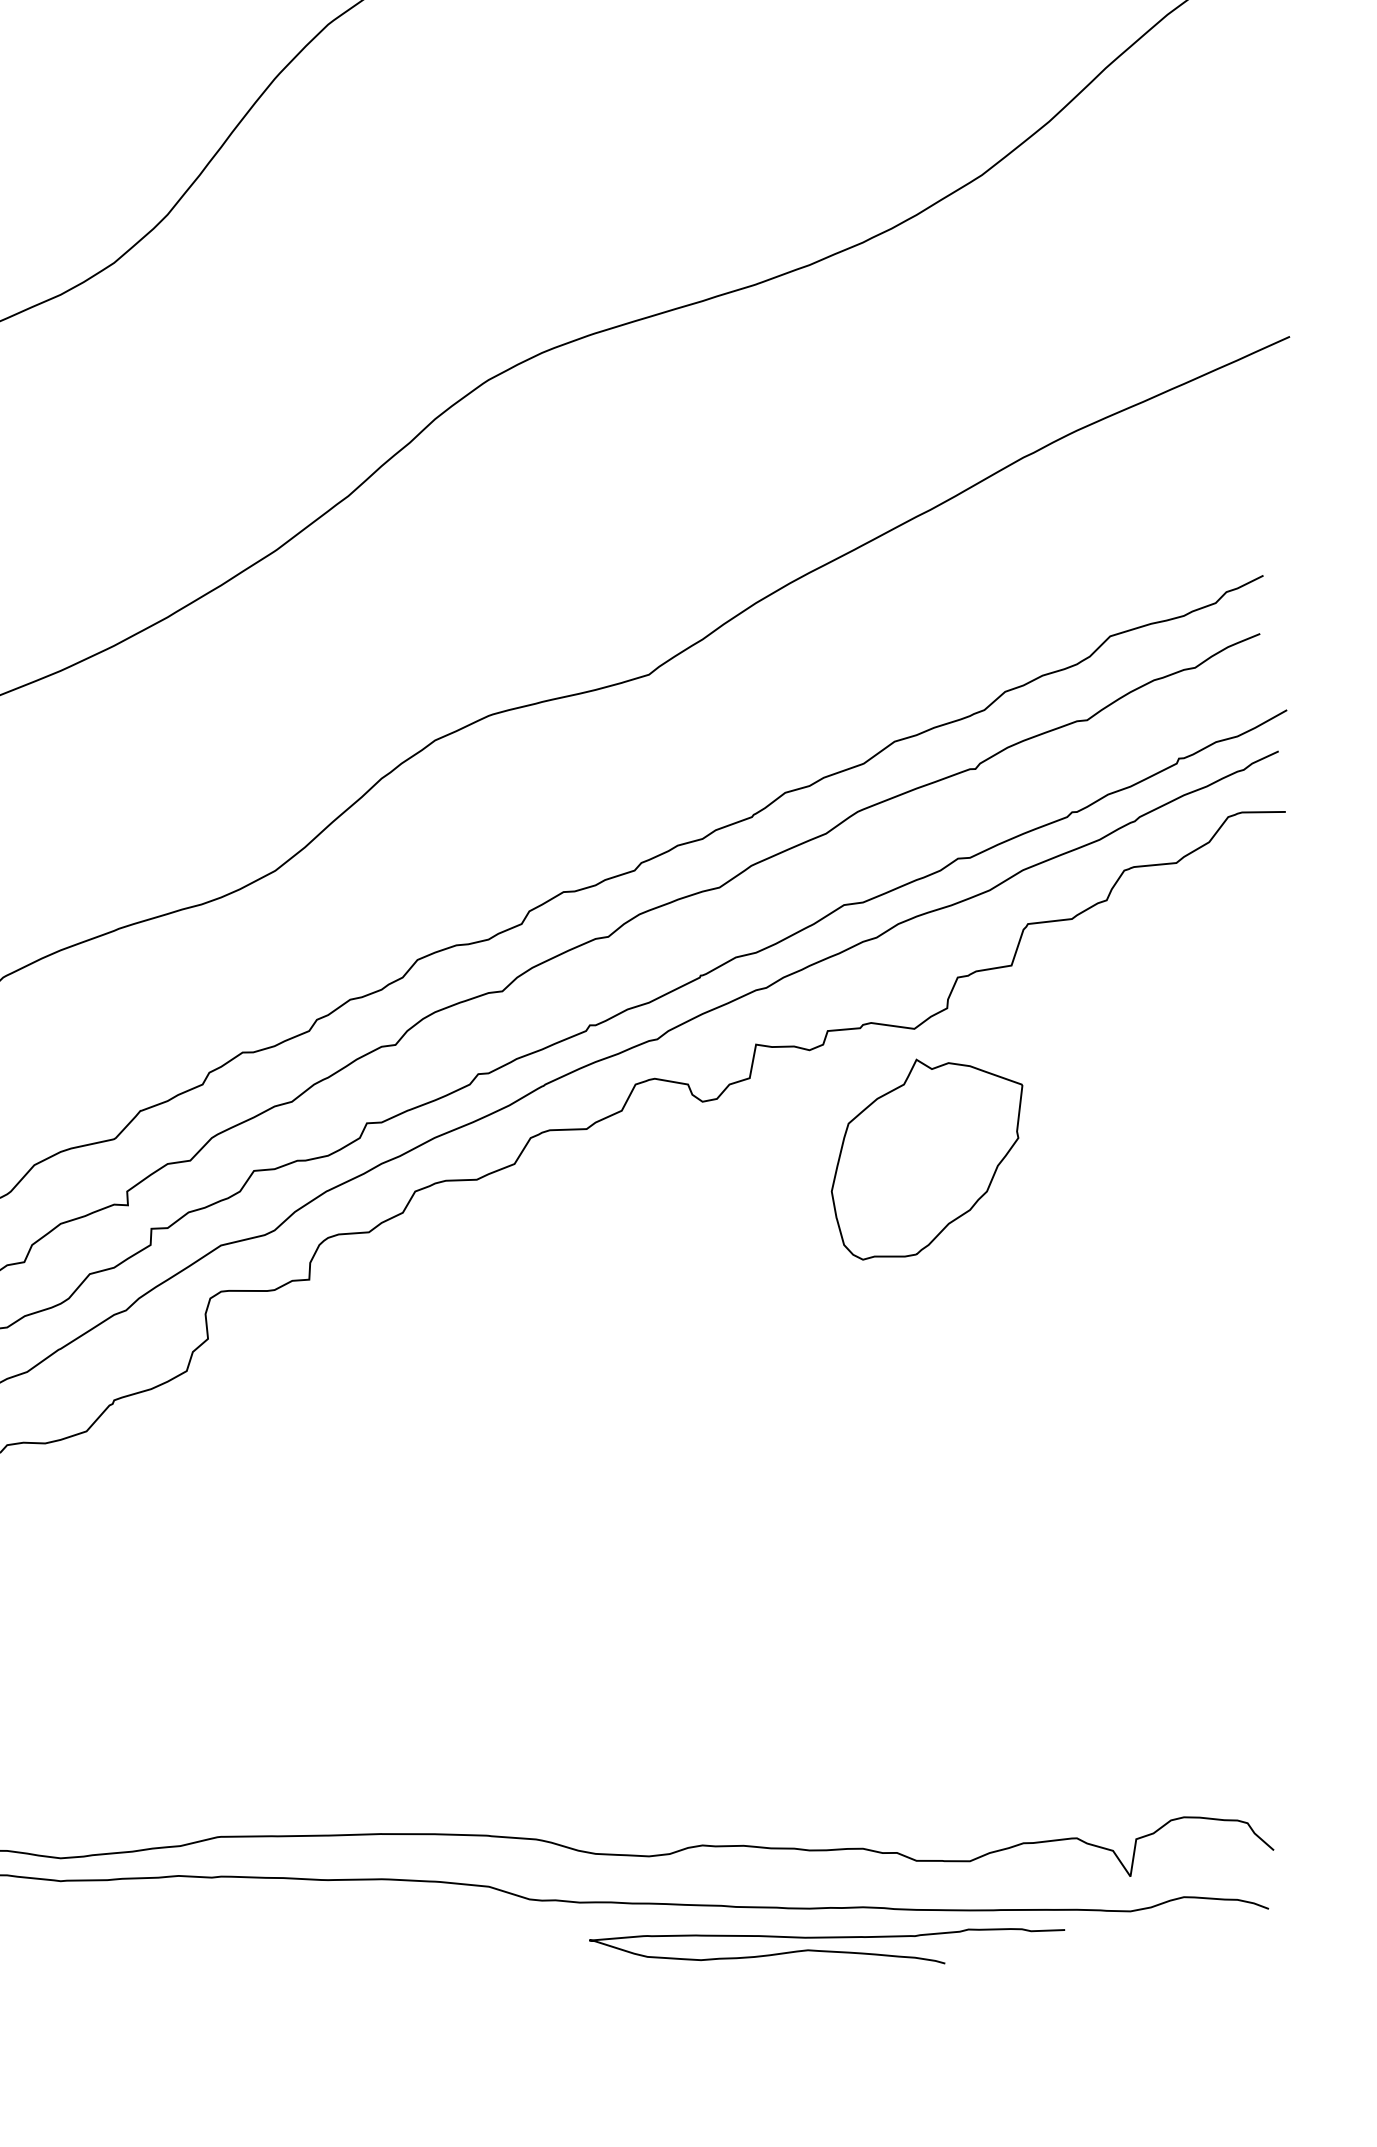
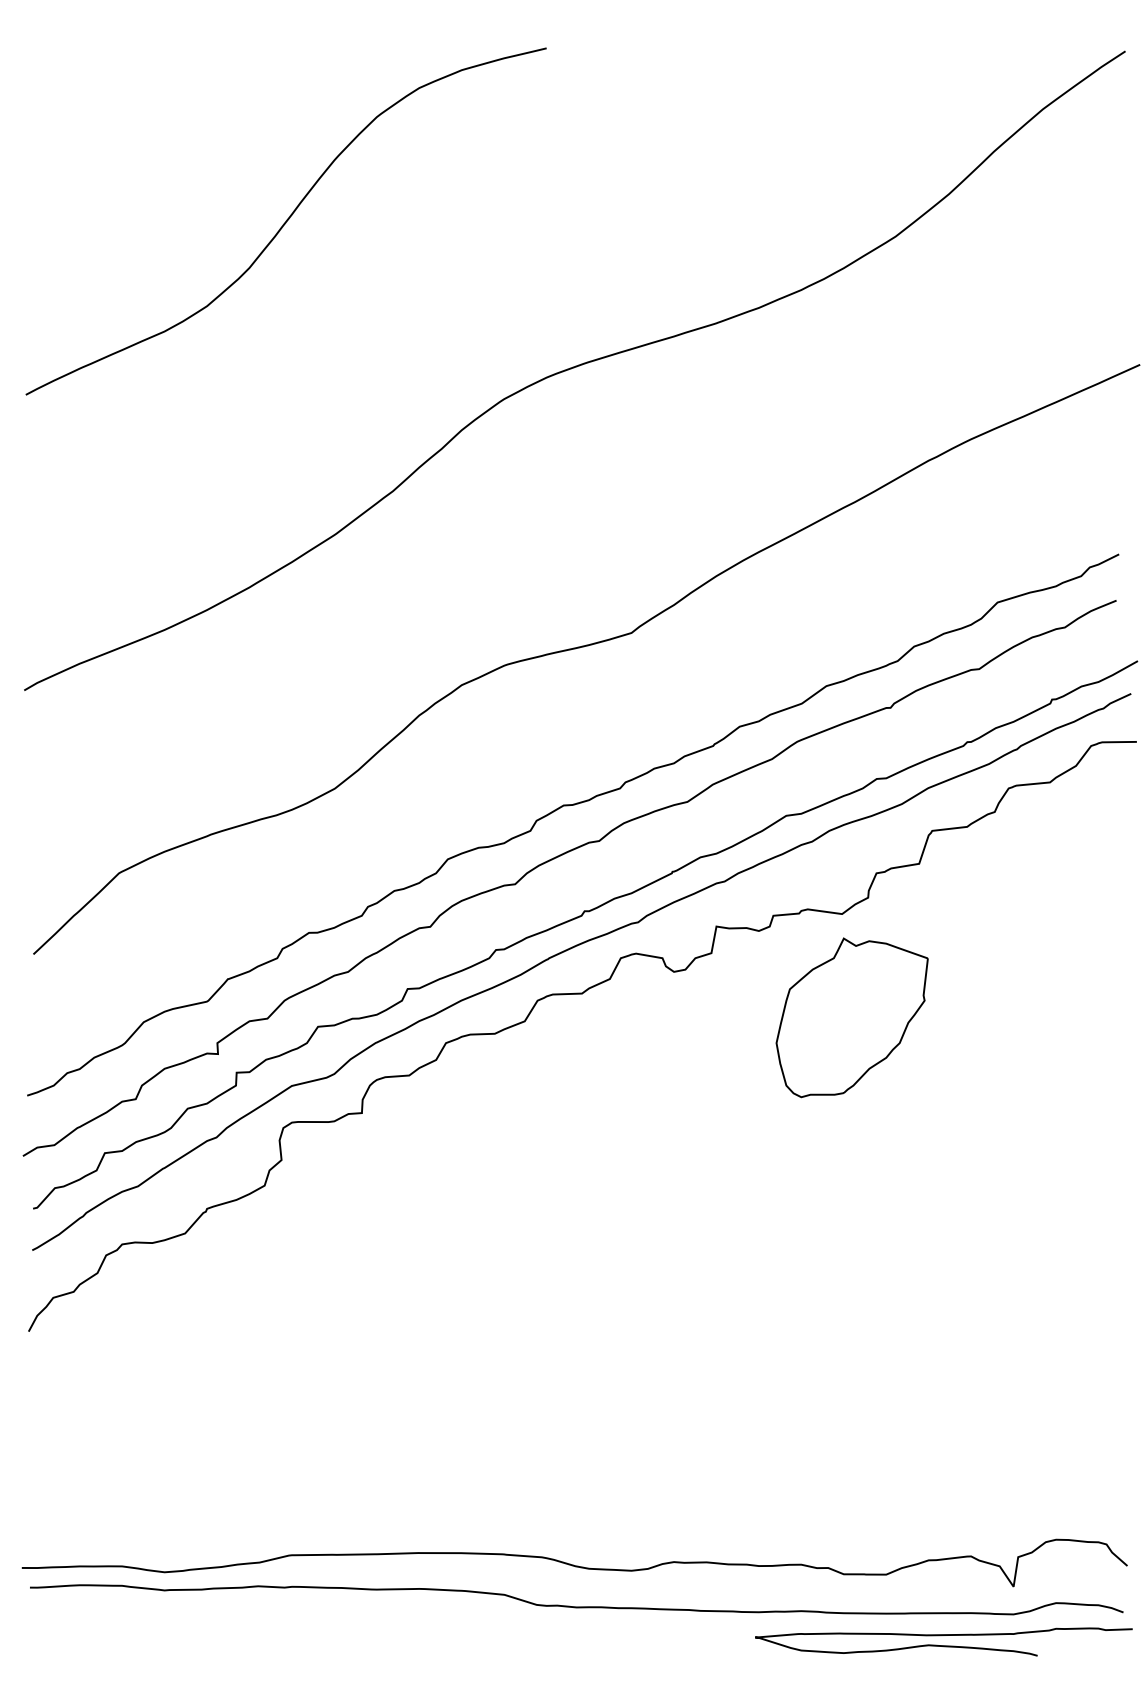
curve: (826, 1950) -> (943, 1645), moved

